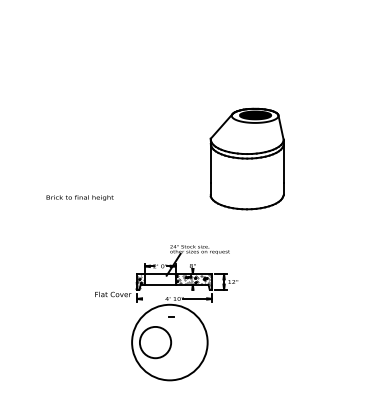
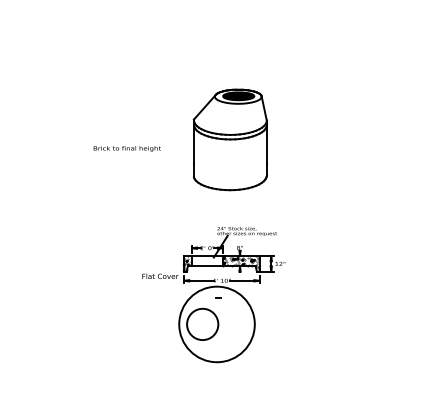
part: (246, 158) -> (229, 139), moved
text: (79, 197) -> (126, 148), moved
line: (151, 298) -> (198, 280), added

